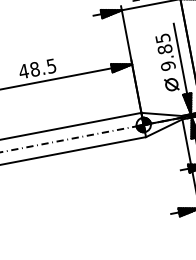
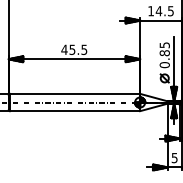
text: (167, 66) -> (164, 65), 9.85 -> 0.85
text: (34, 68) -> (72, 49), 48.5 -> 45.5

